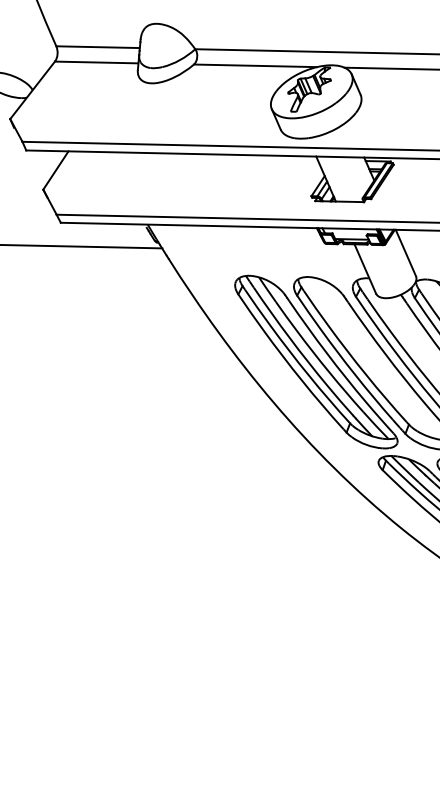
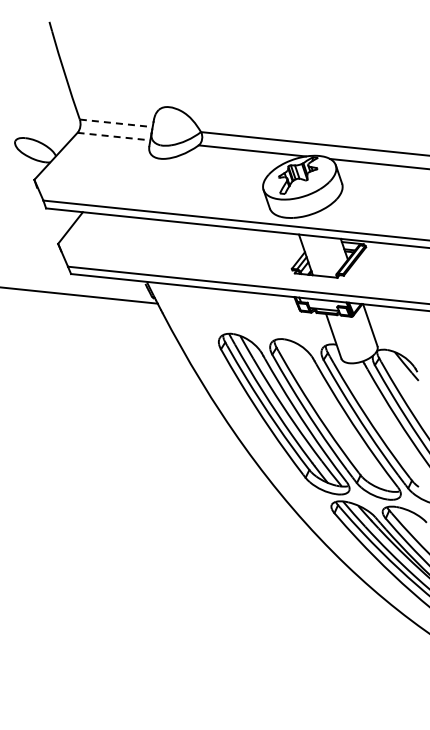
line: (98, 47) -> (116, 123), solid -> dashed
line: (97, 62) -> (114, 136), solid -> dashed

